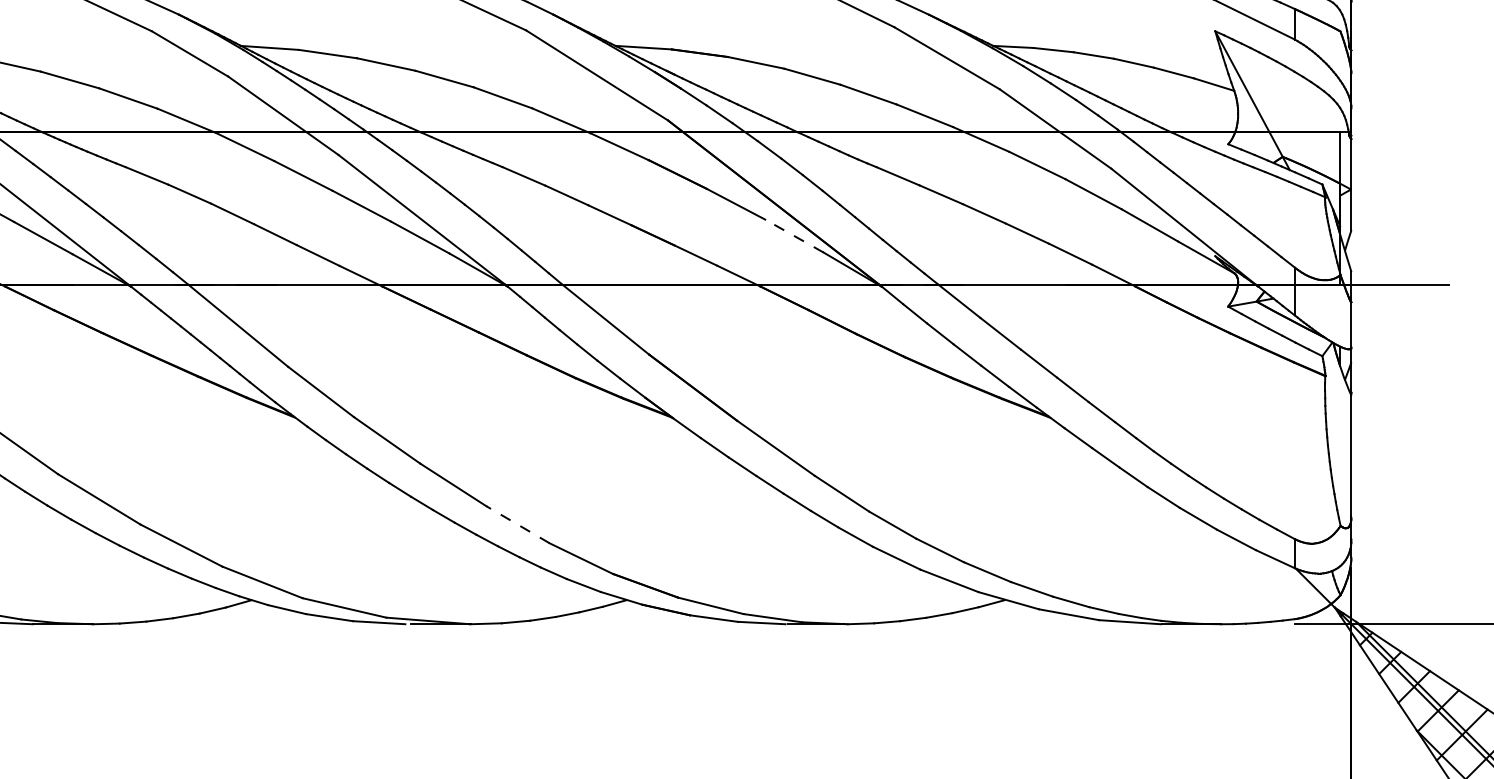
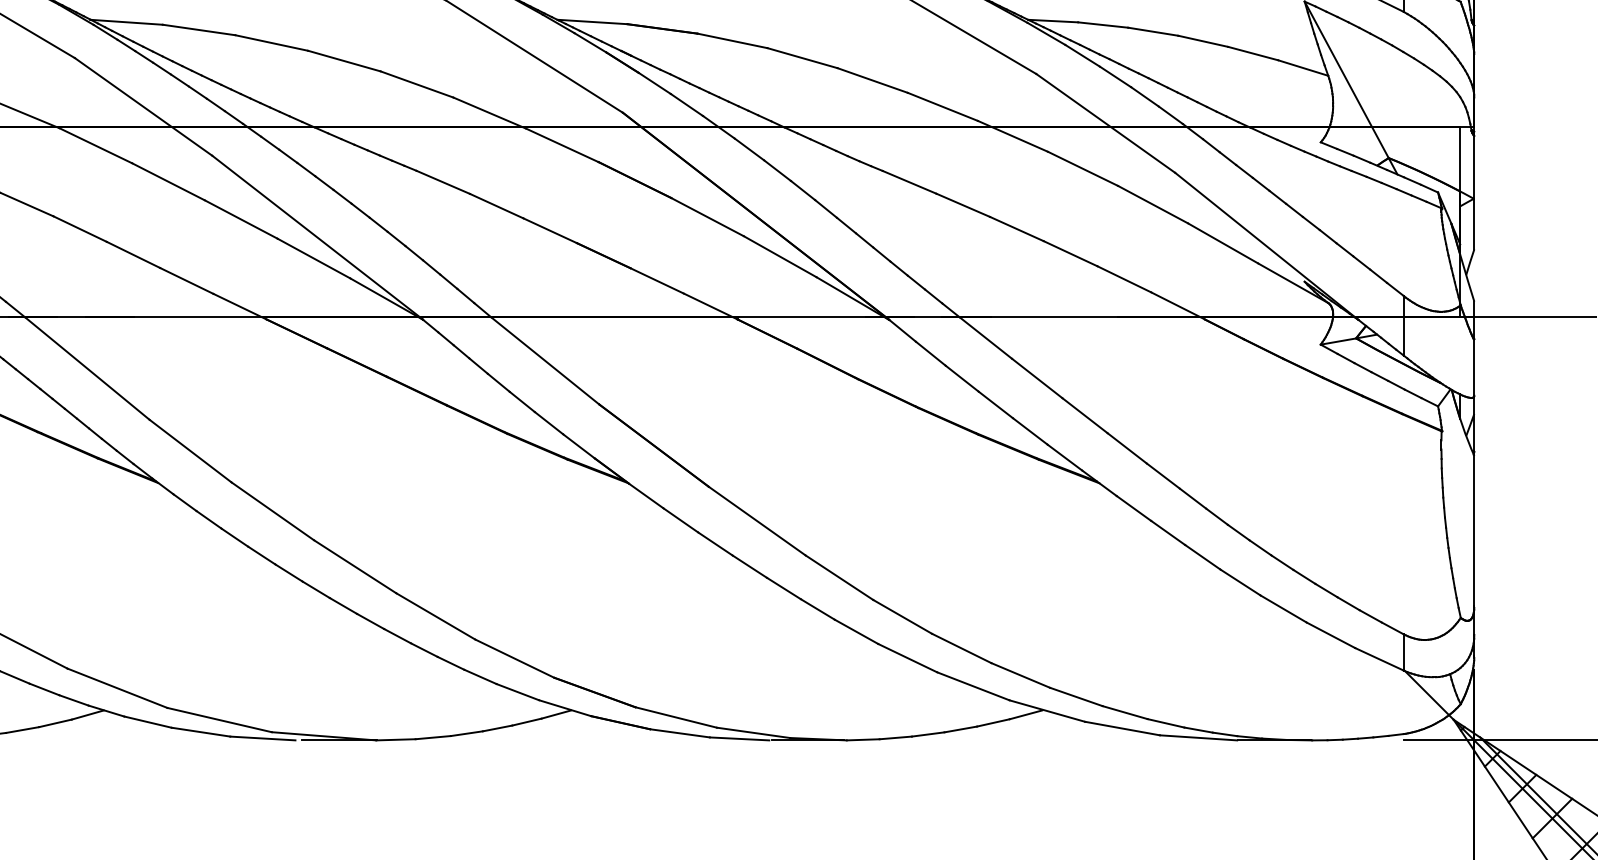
line: (794, 236) -> (780, 257), dashed -> solid
line: (517, 524) -> (435, 616), dashed -> solid

